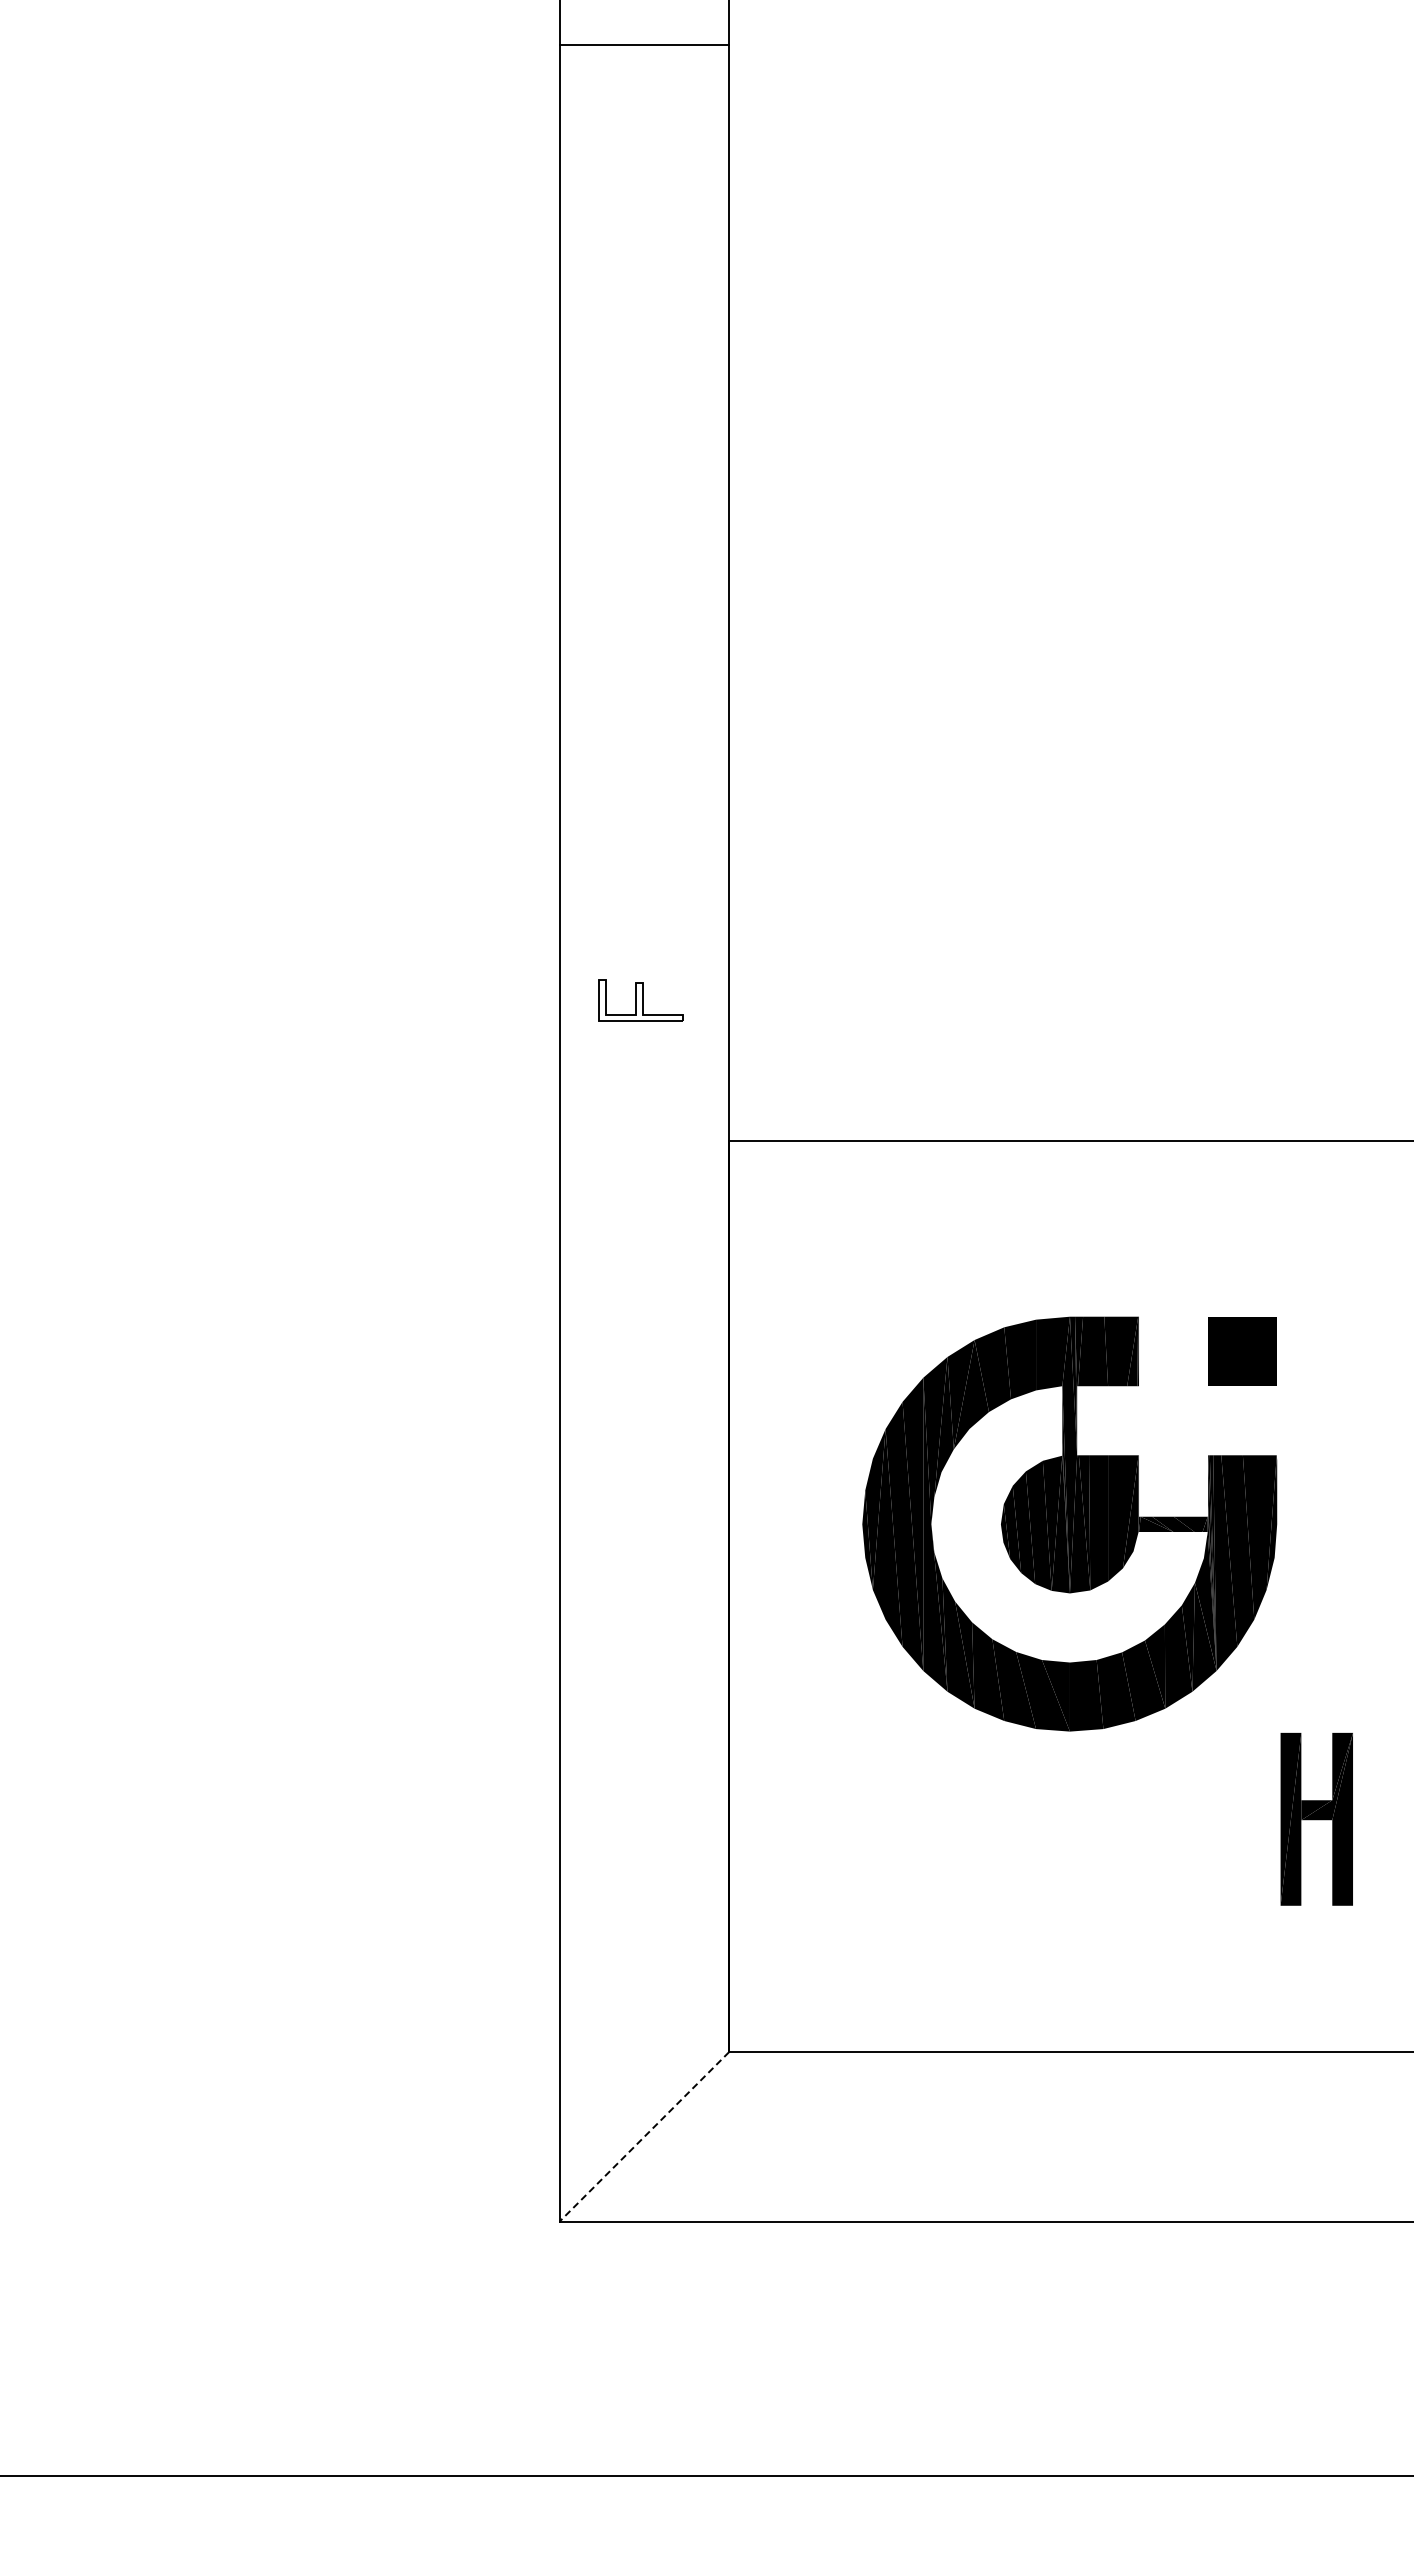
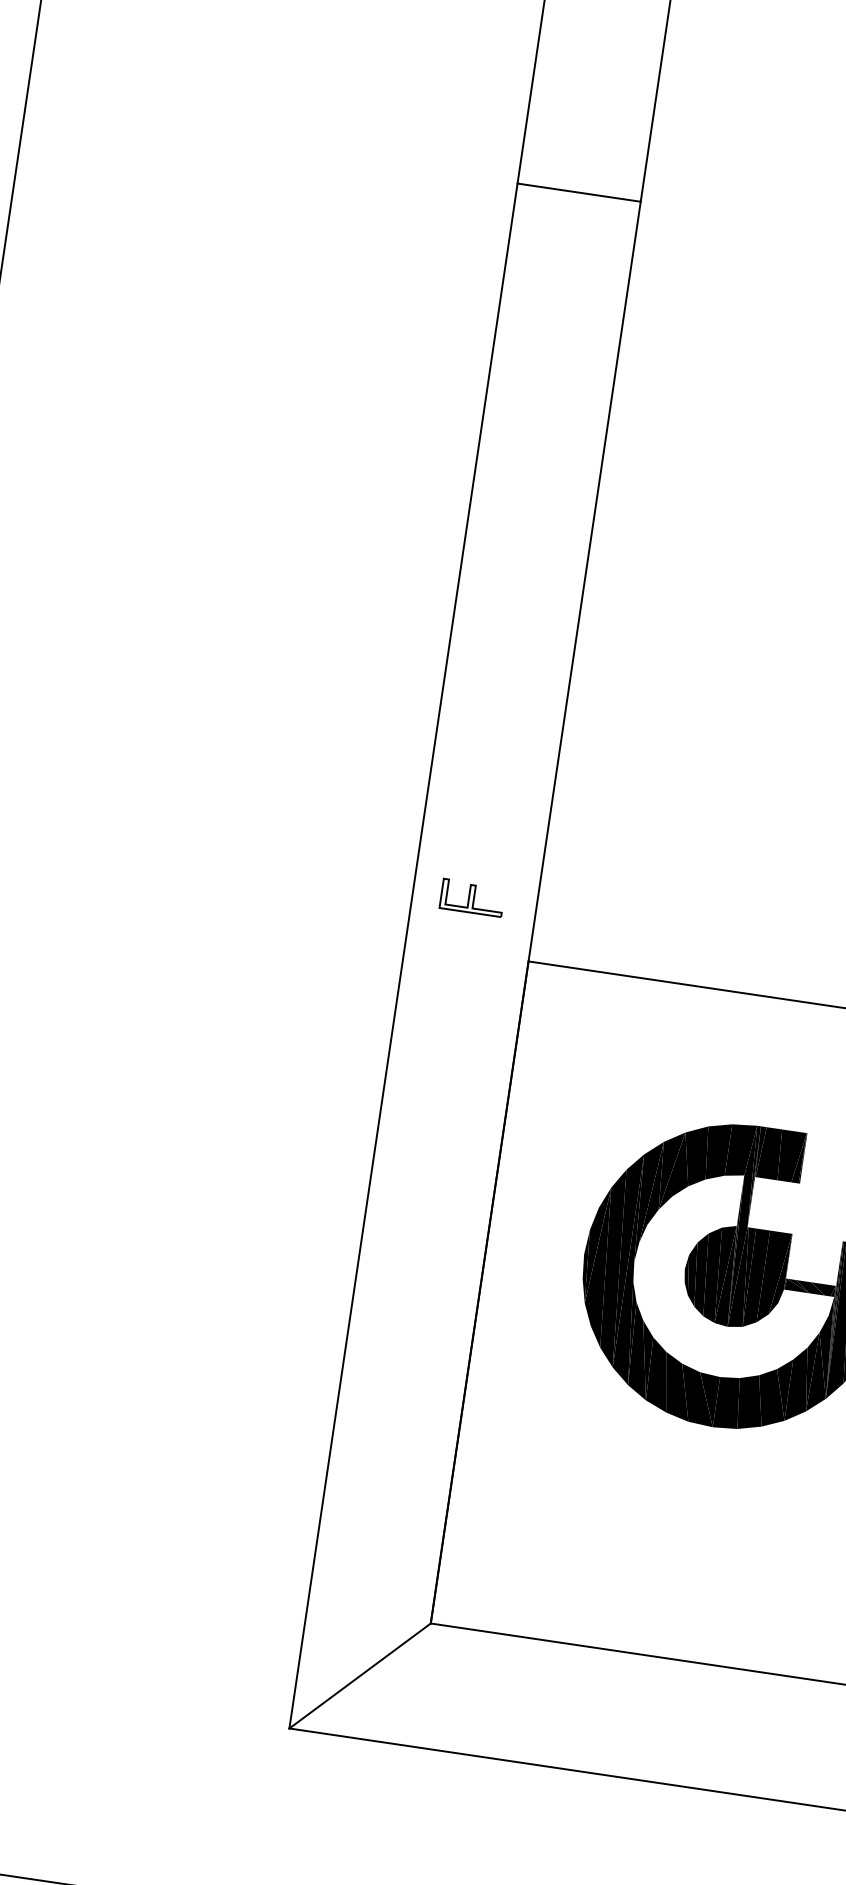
line: (644, 45) -> (579, 192), moved
part: (640, 1000) -> (472, 897), moved
line: (644, 2136) -> (360, 1675), dashed -> solid

